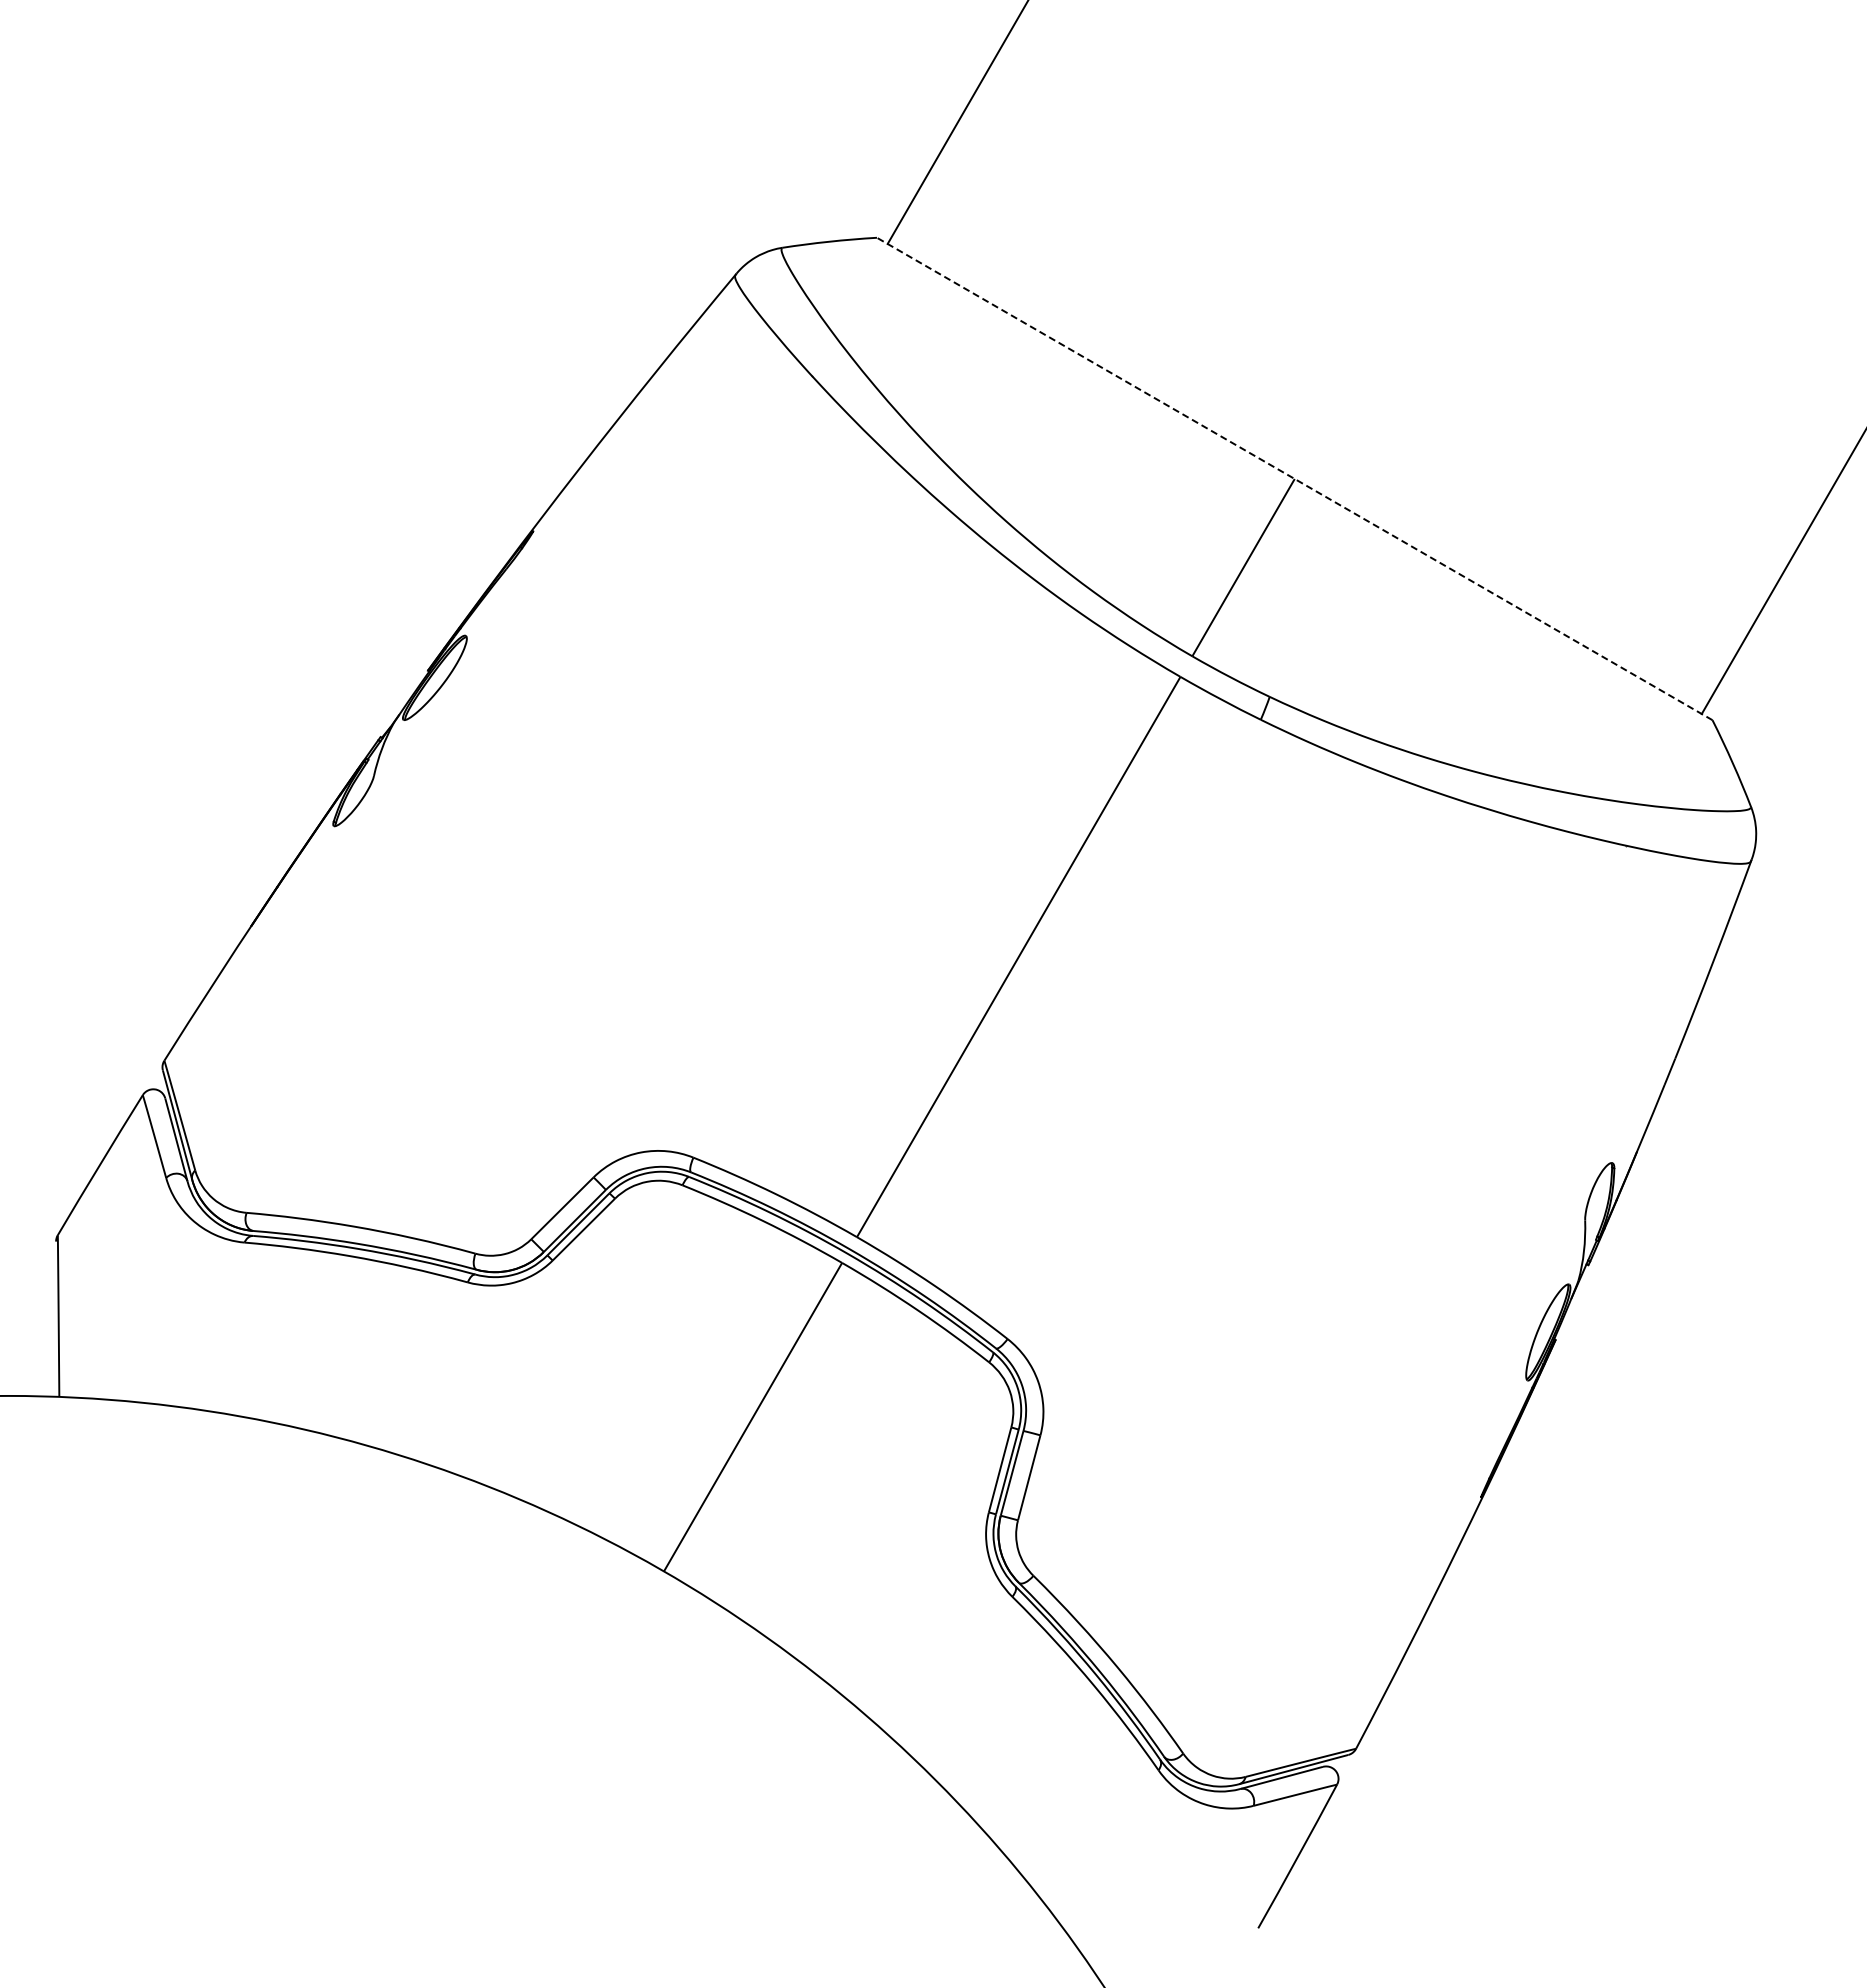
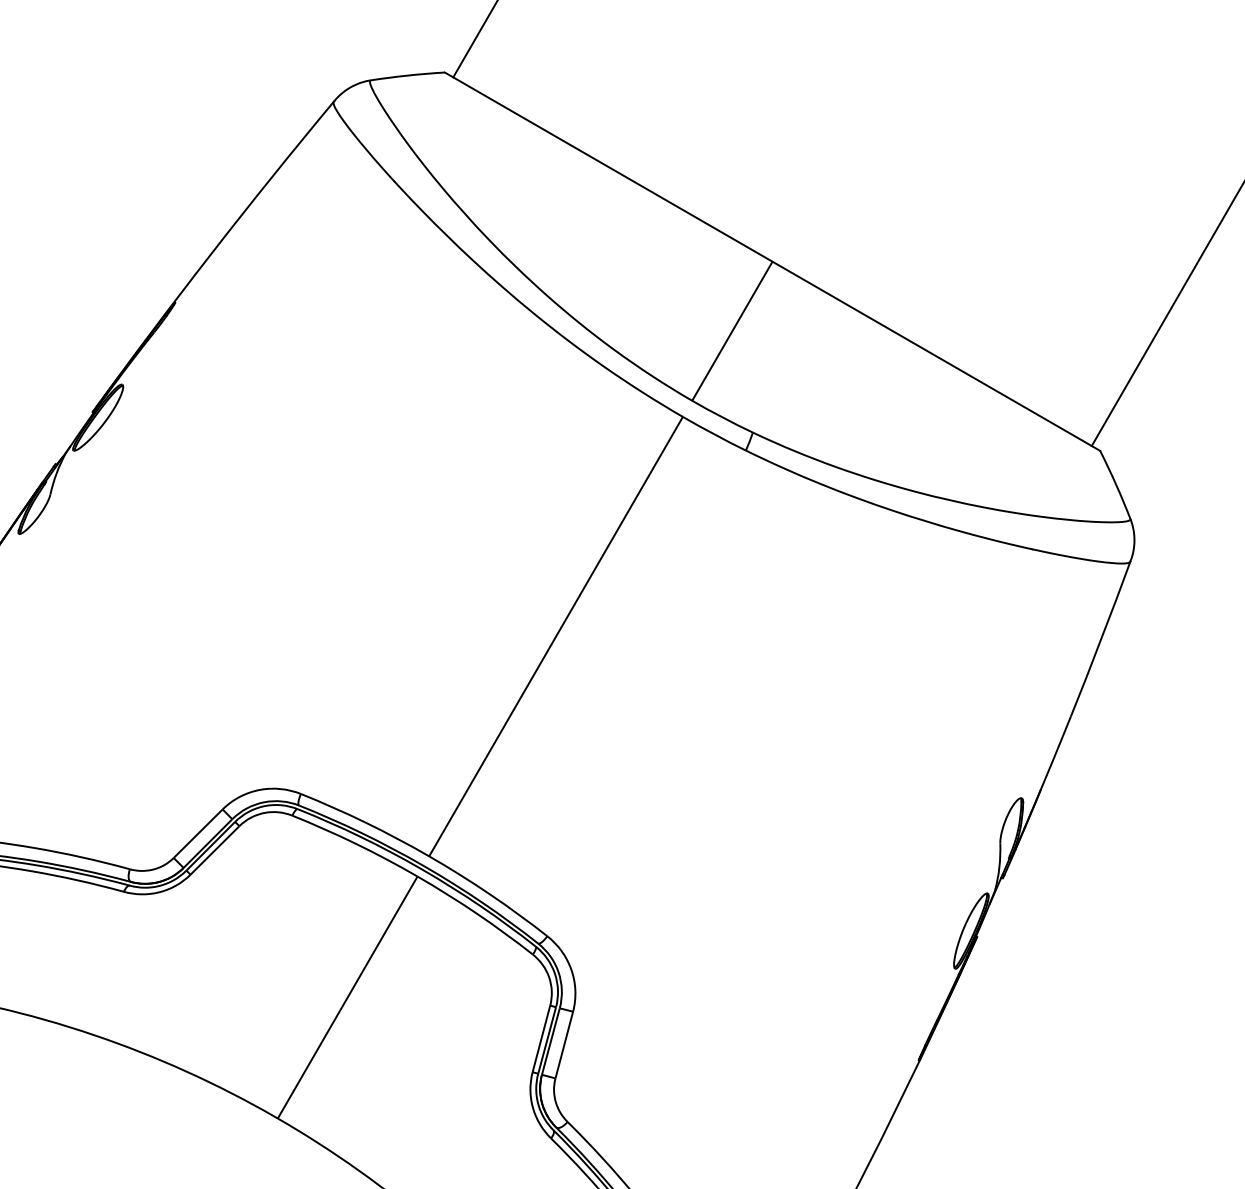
line: (1294, 478) -> (772, 261), dashed -> solid

